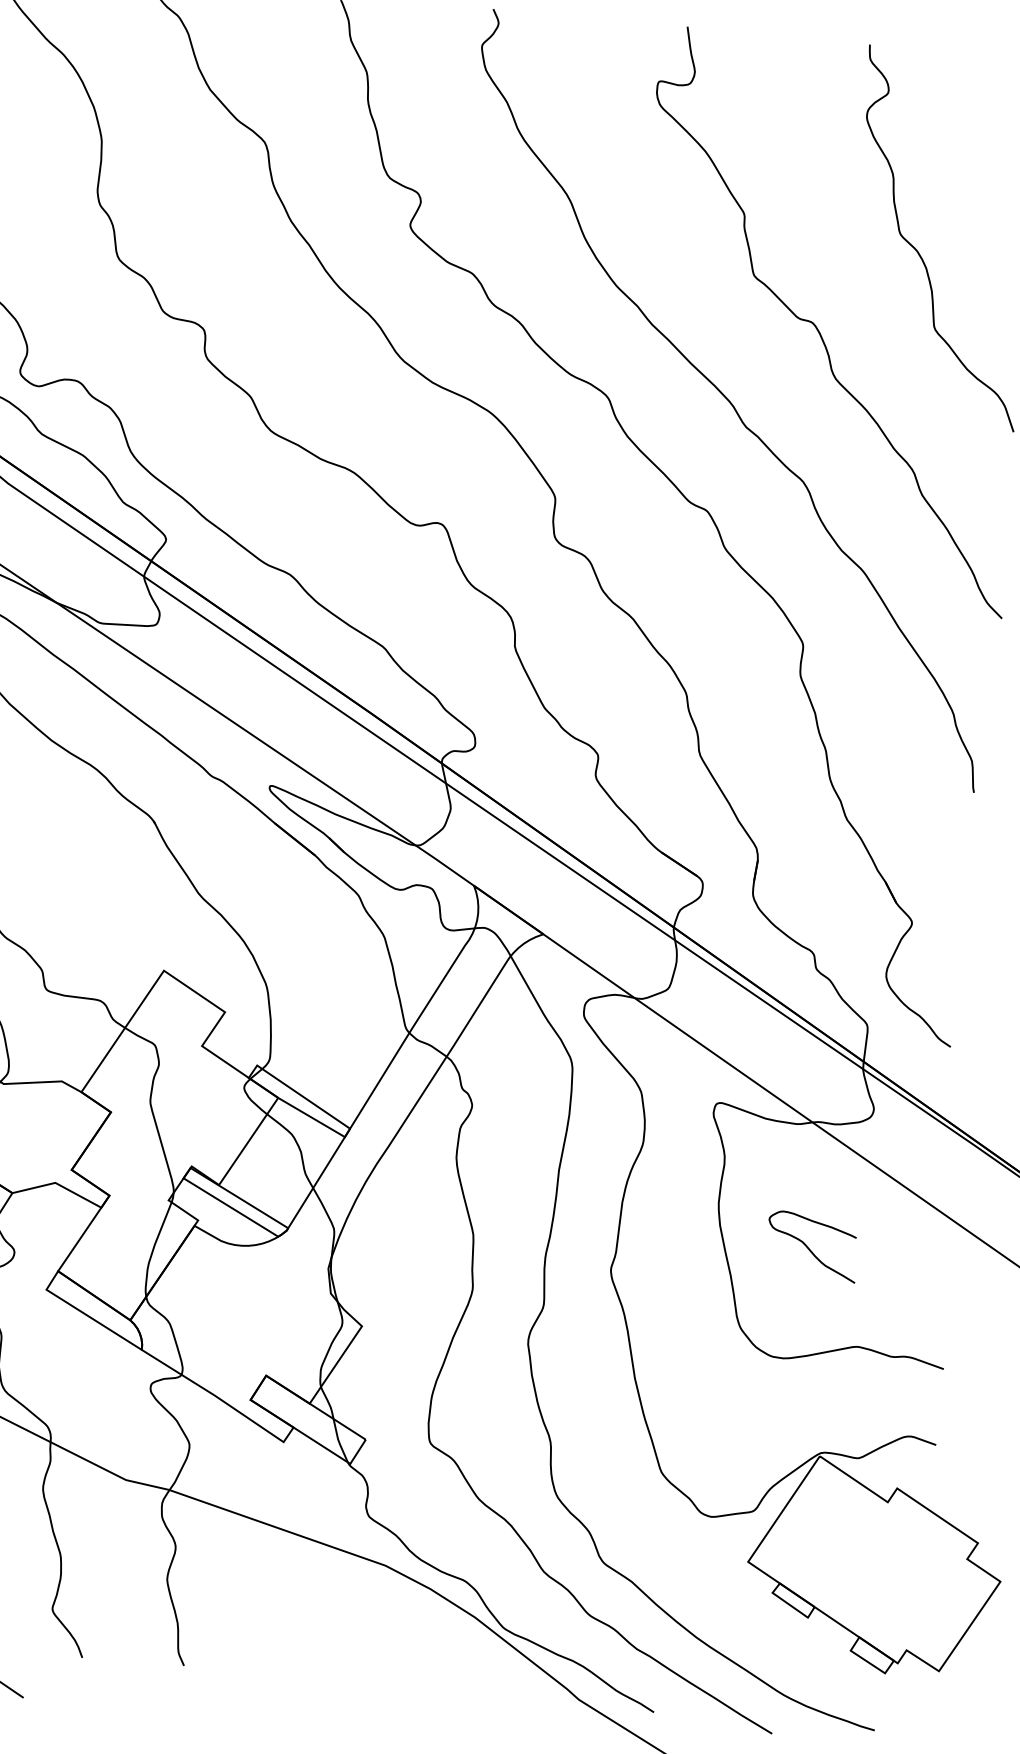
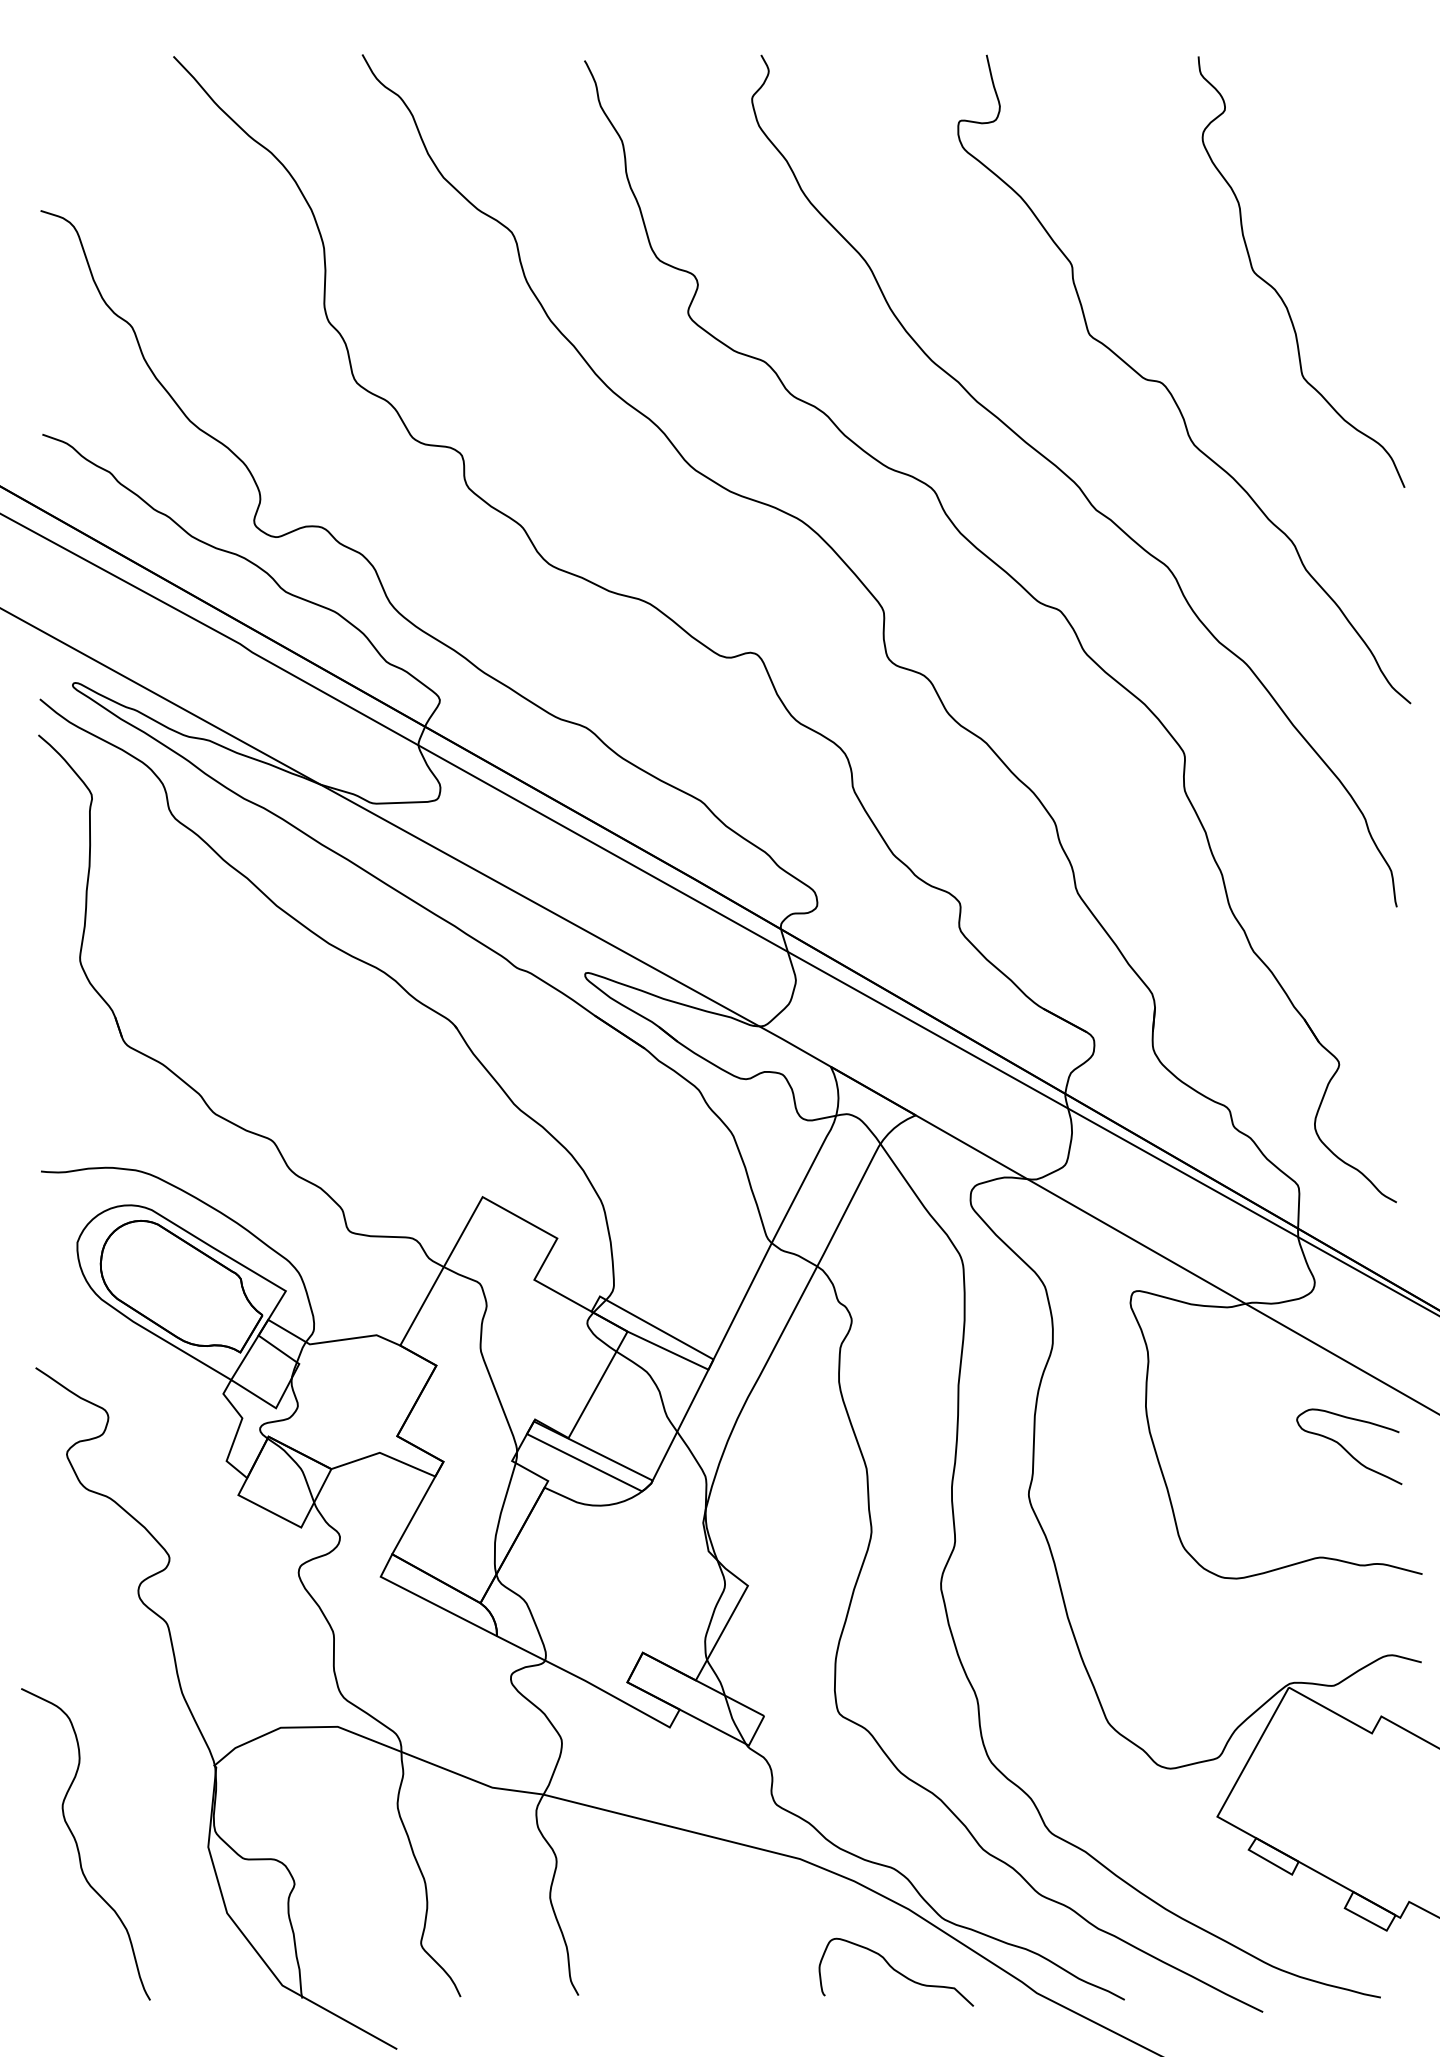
curve: (809, 1248) -> (1346, 1449), moved
curve: (459, 1670) -> (896, 1971), added

